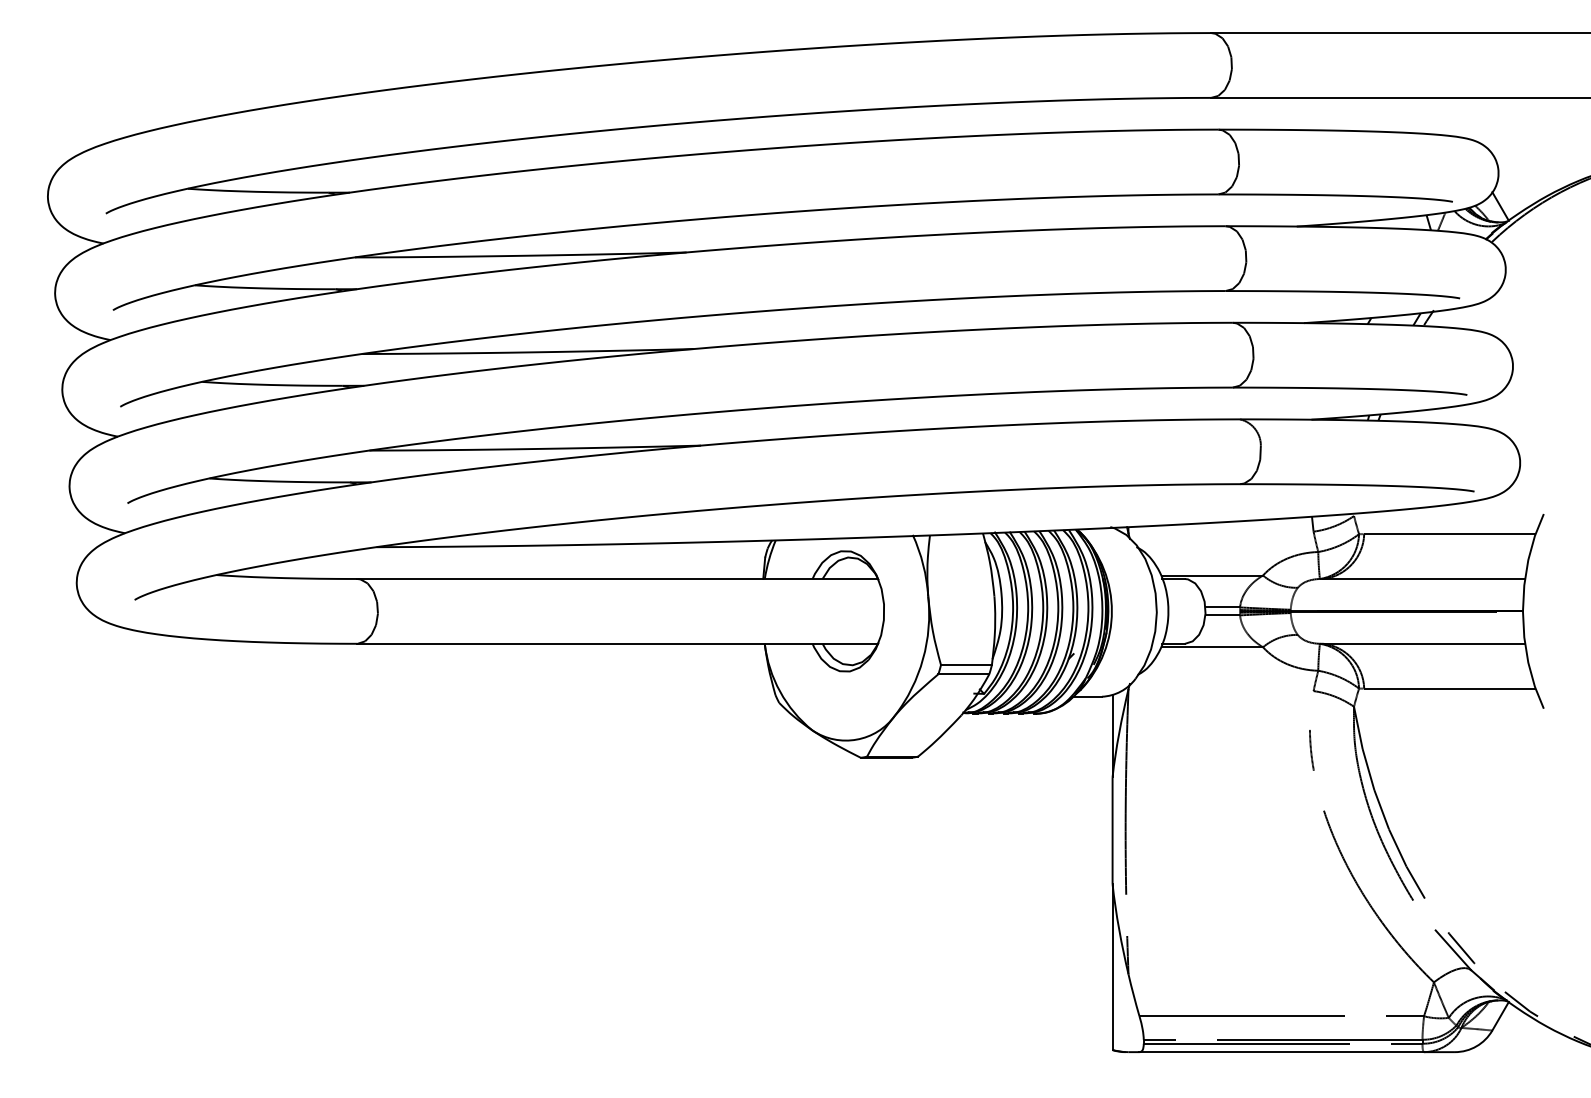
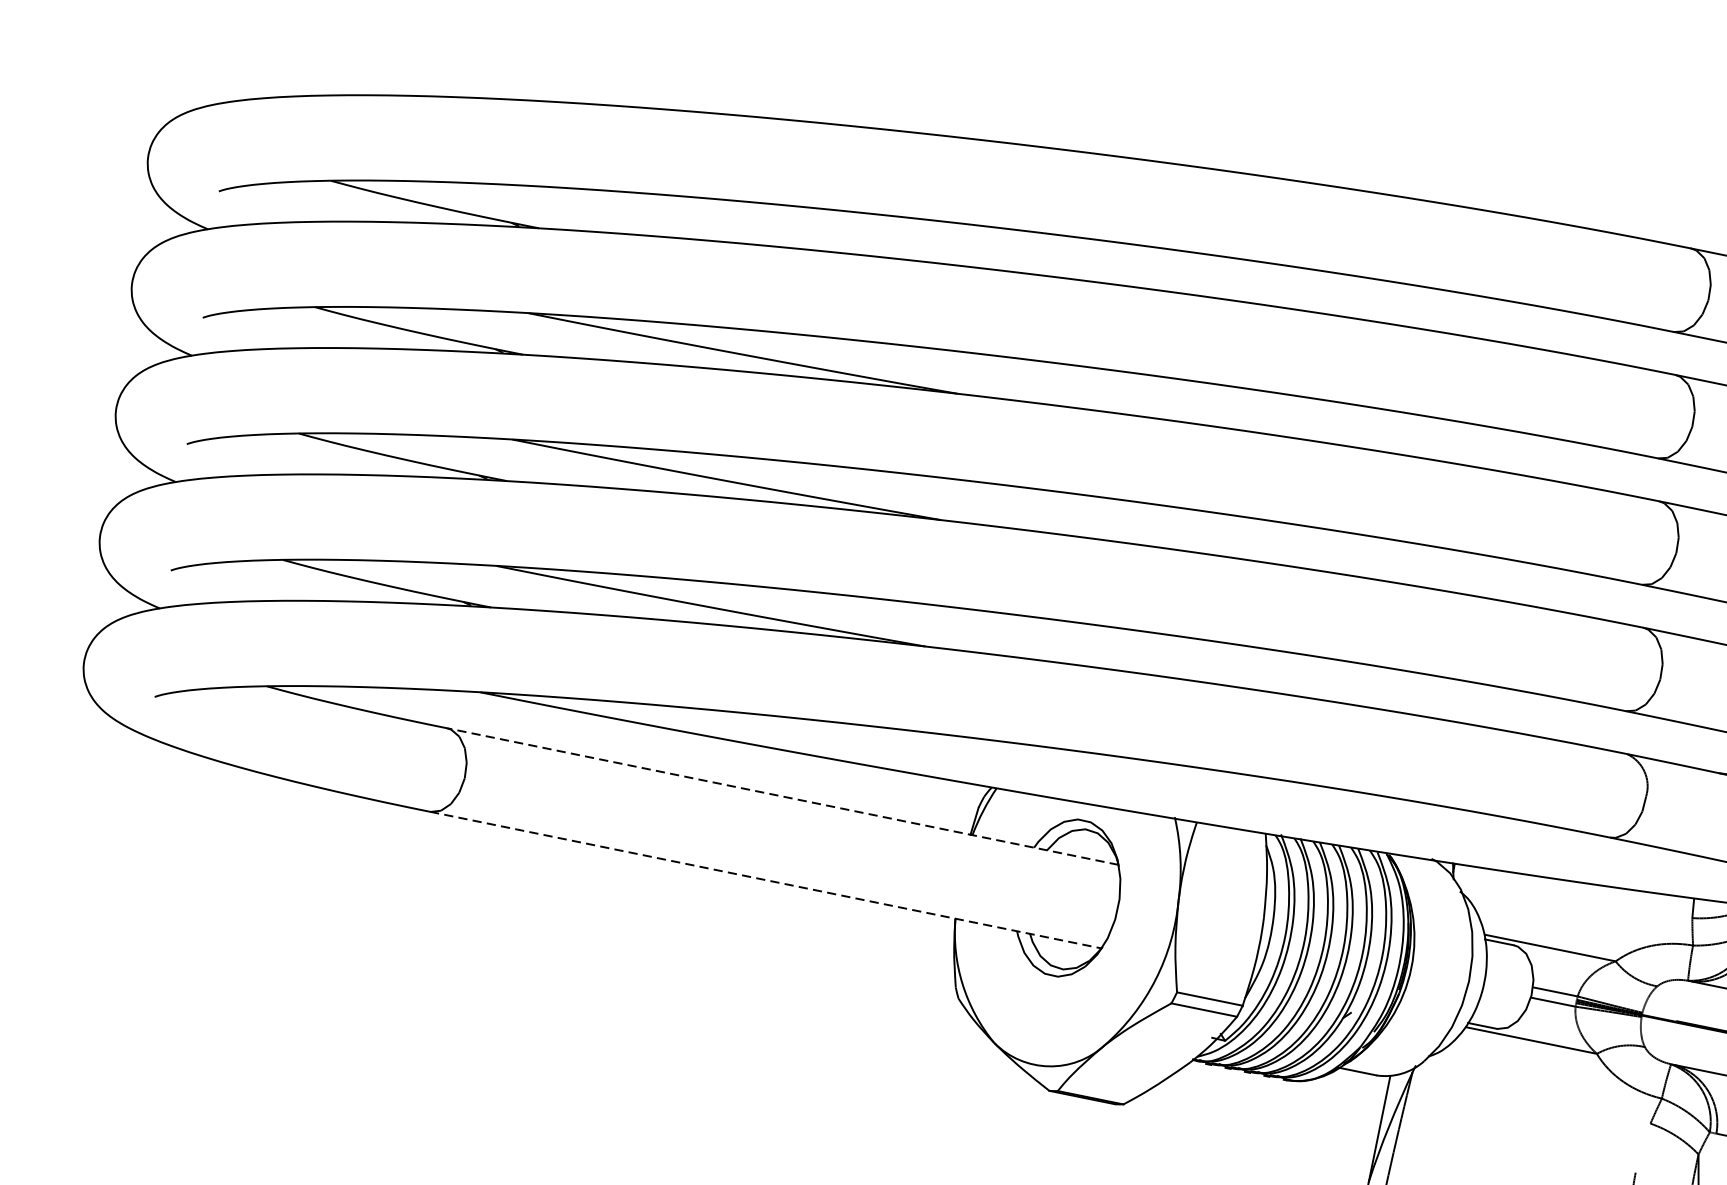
line: (617, 578) -> (782, 795), solid -> dashed
line: (618, 643) -> (766, 879), solid -> dashed

